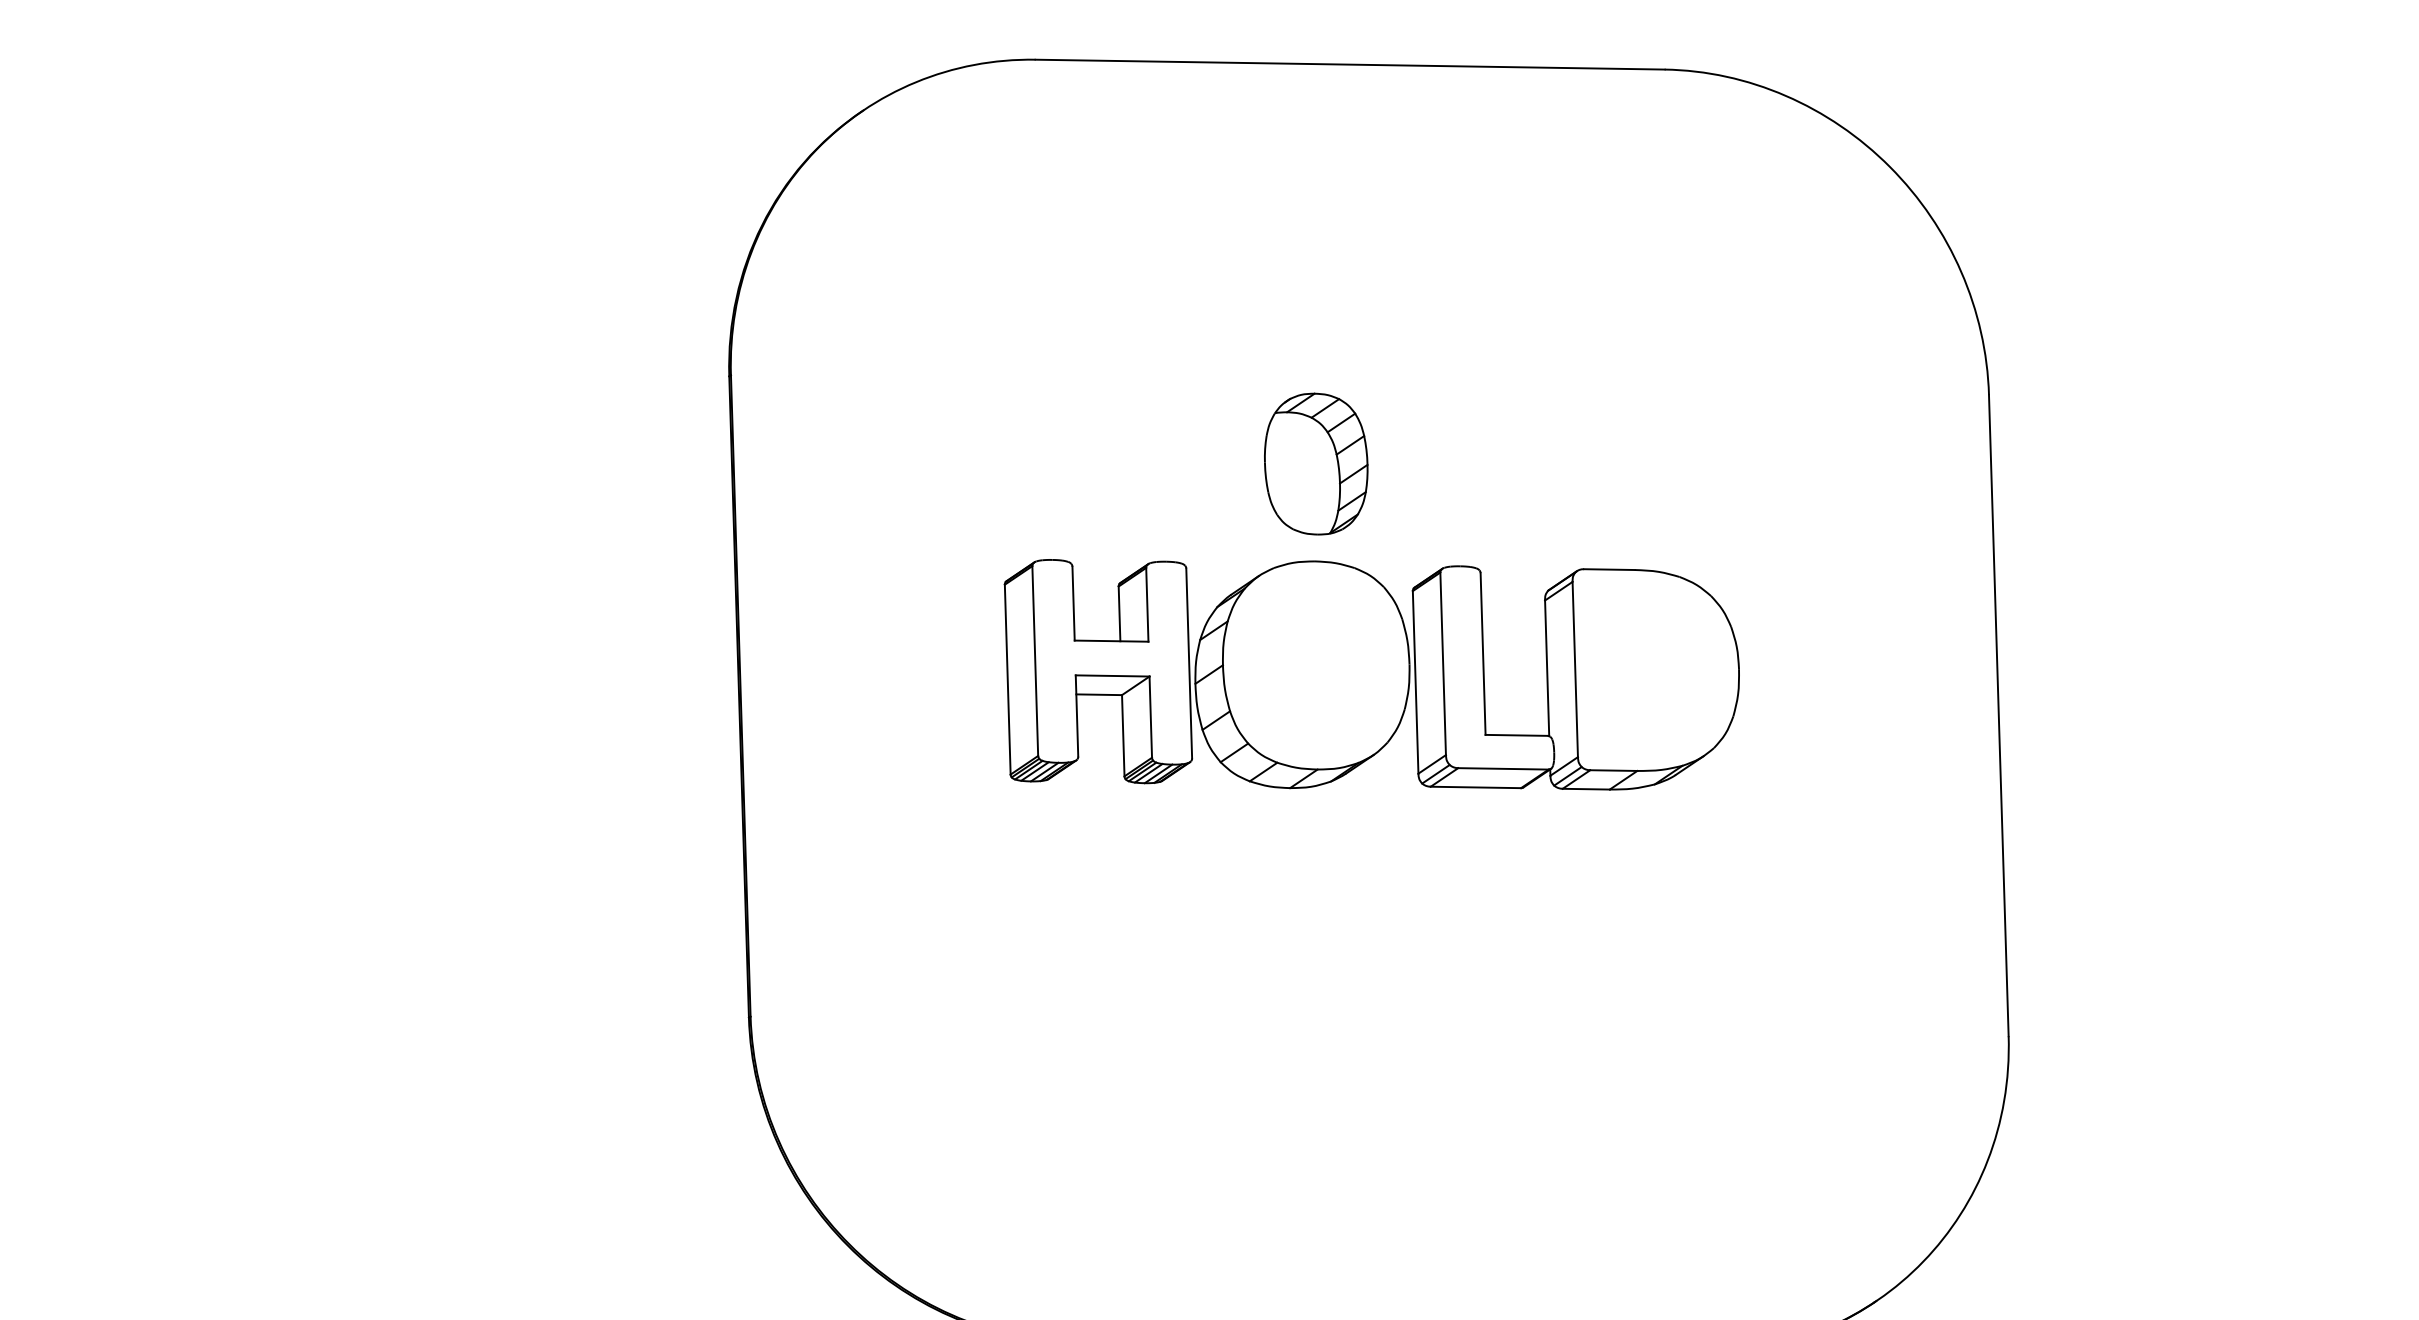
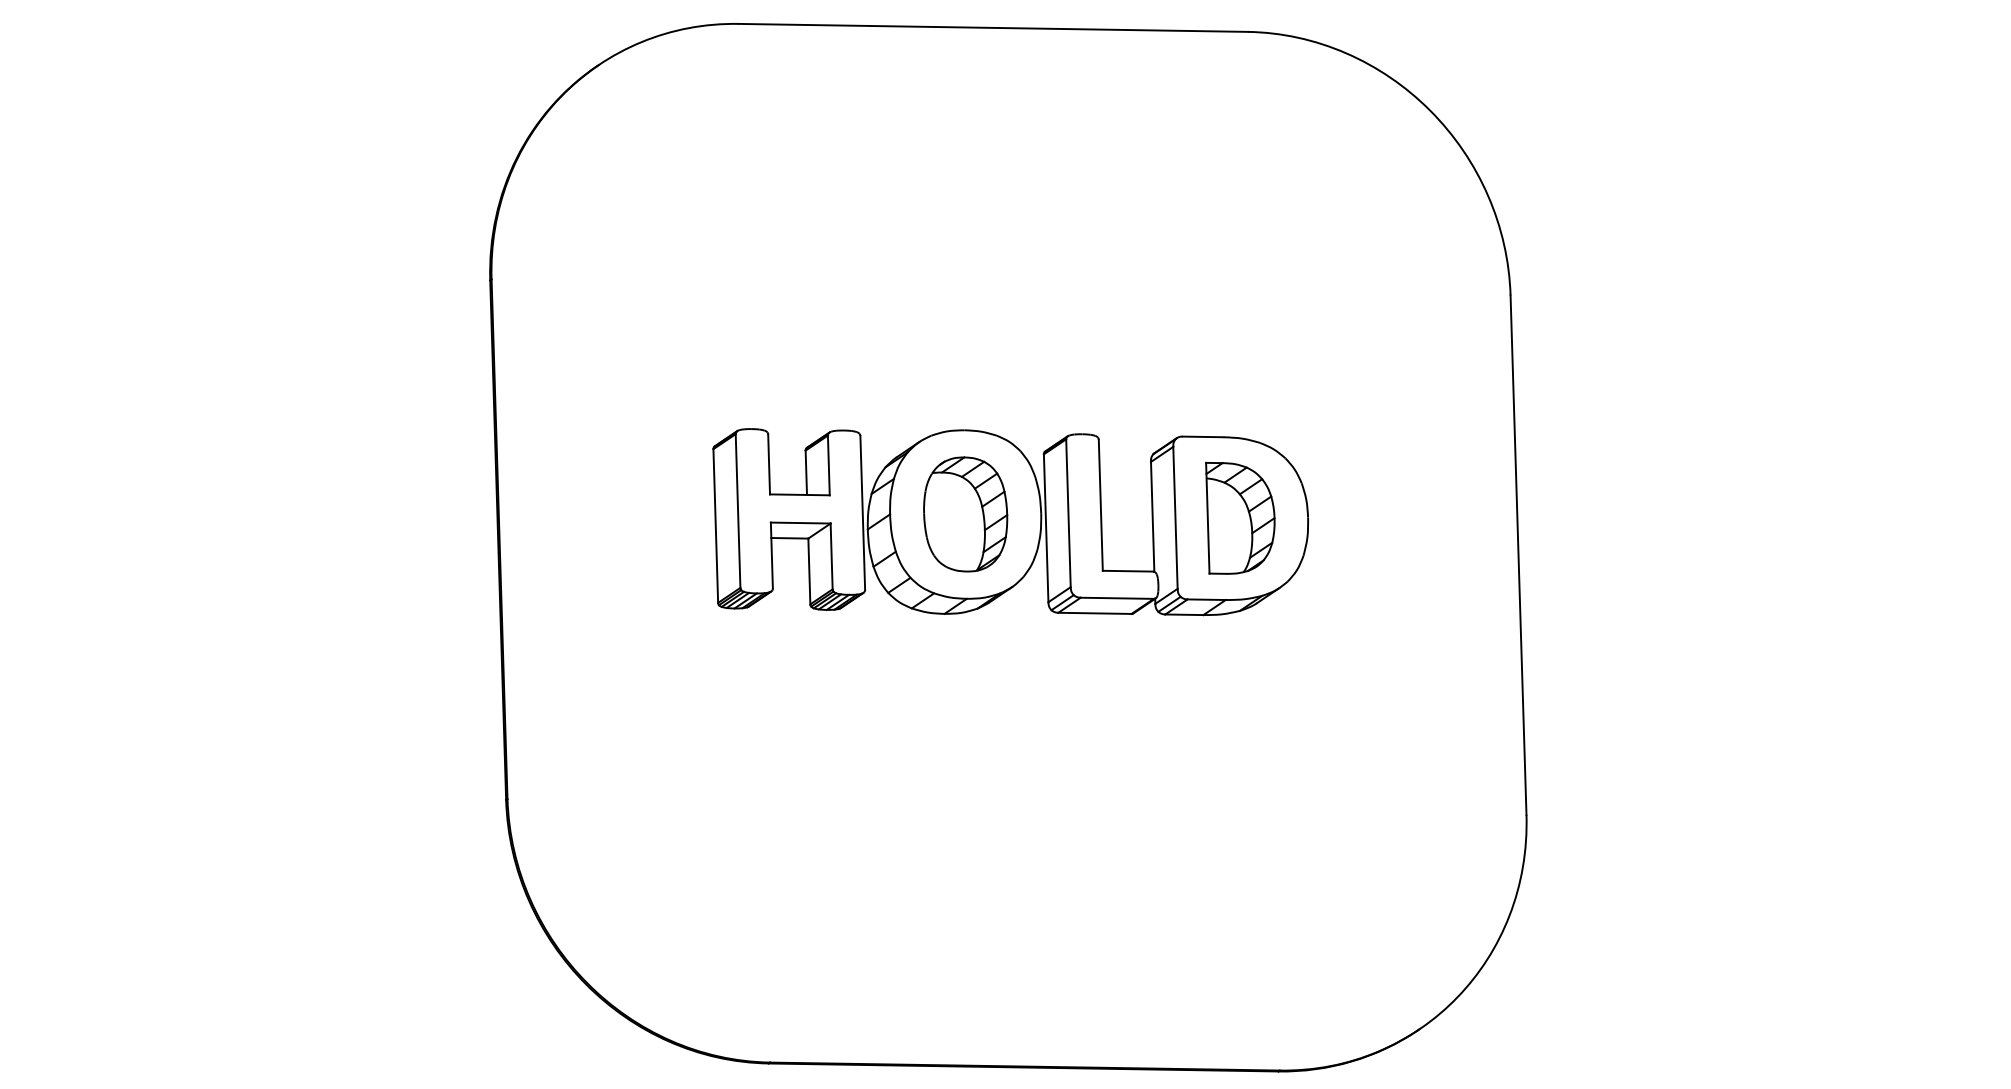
part: (1316, 464) -> (965, 514), moved
part: (1655, 669) -> (1240, 517), added

